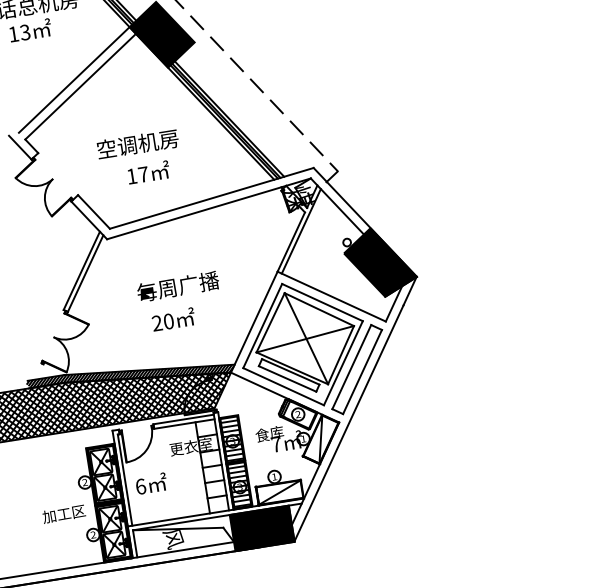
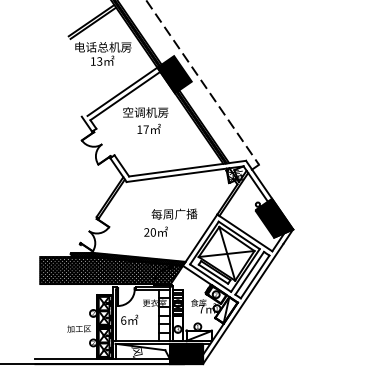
text: (139, 158) -> (145, 120), moved
text: (178, 285) -> (174, 213), moved
hatch: (238, 485) -> (177, 328), removed

